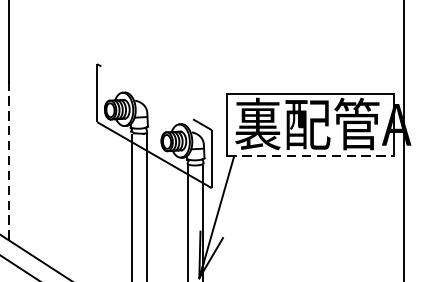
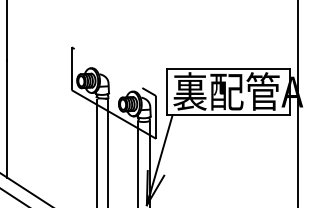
line: (311, 156) -> (229, 115), dashed -> solid
line: (8, 160) -> (6, 118), dashed -> solid

